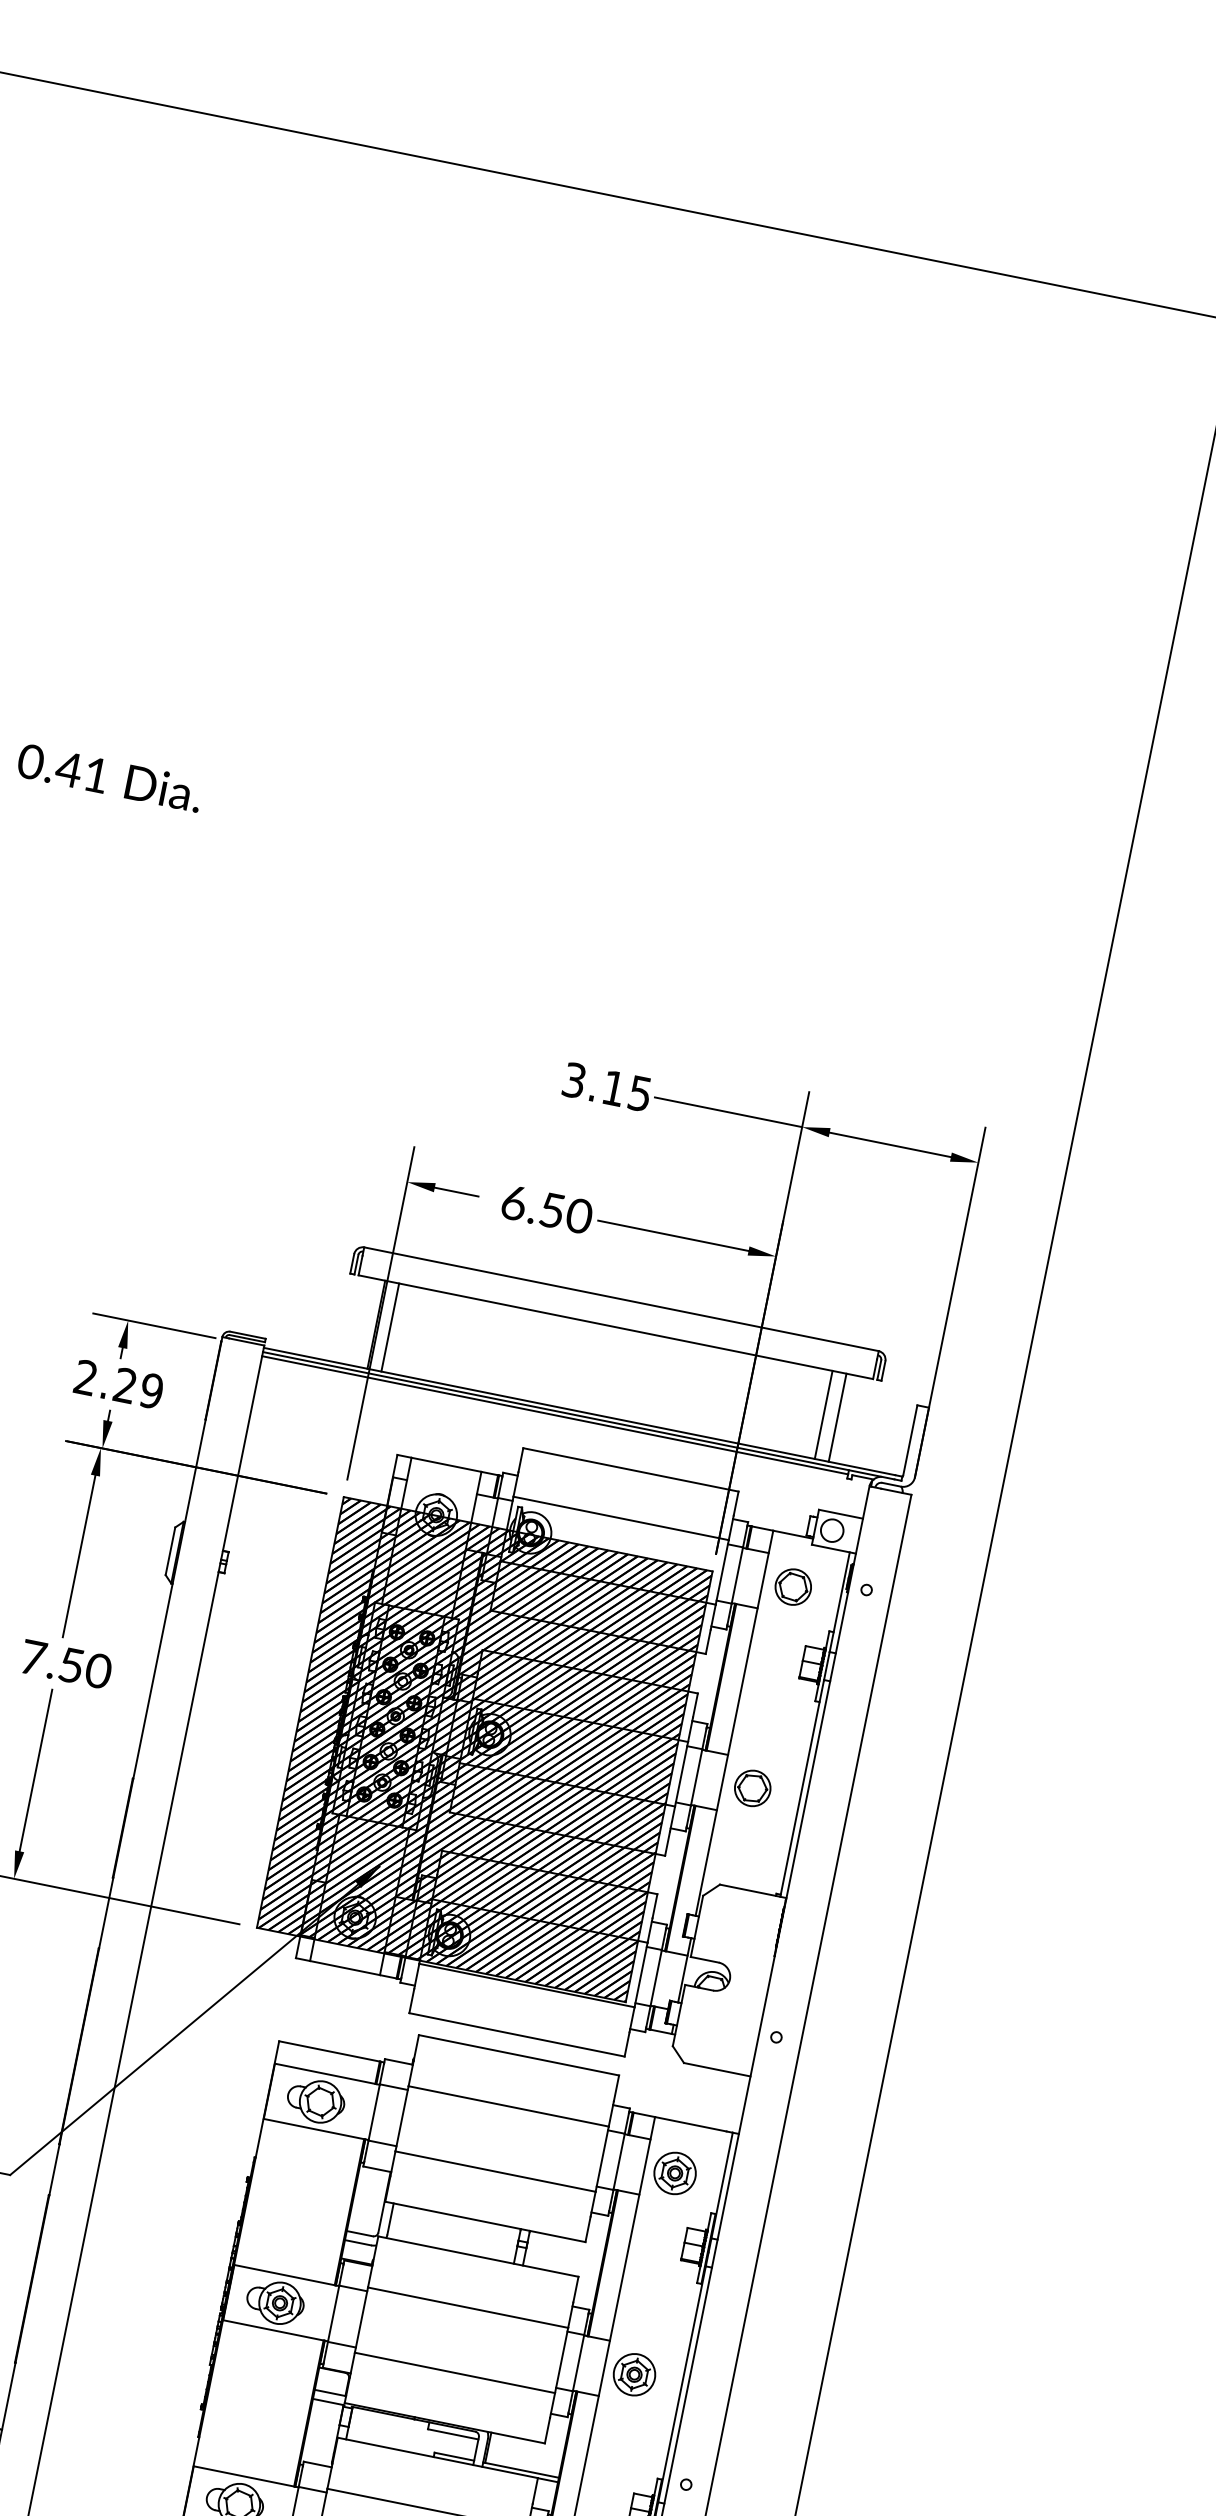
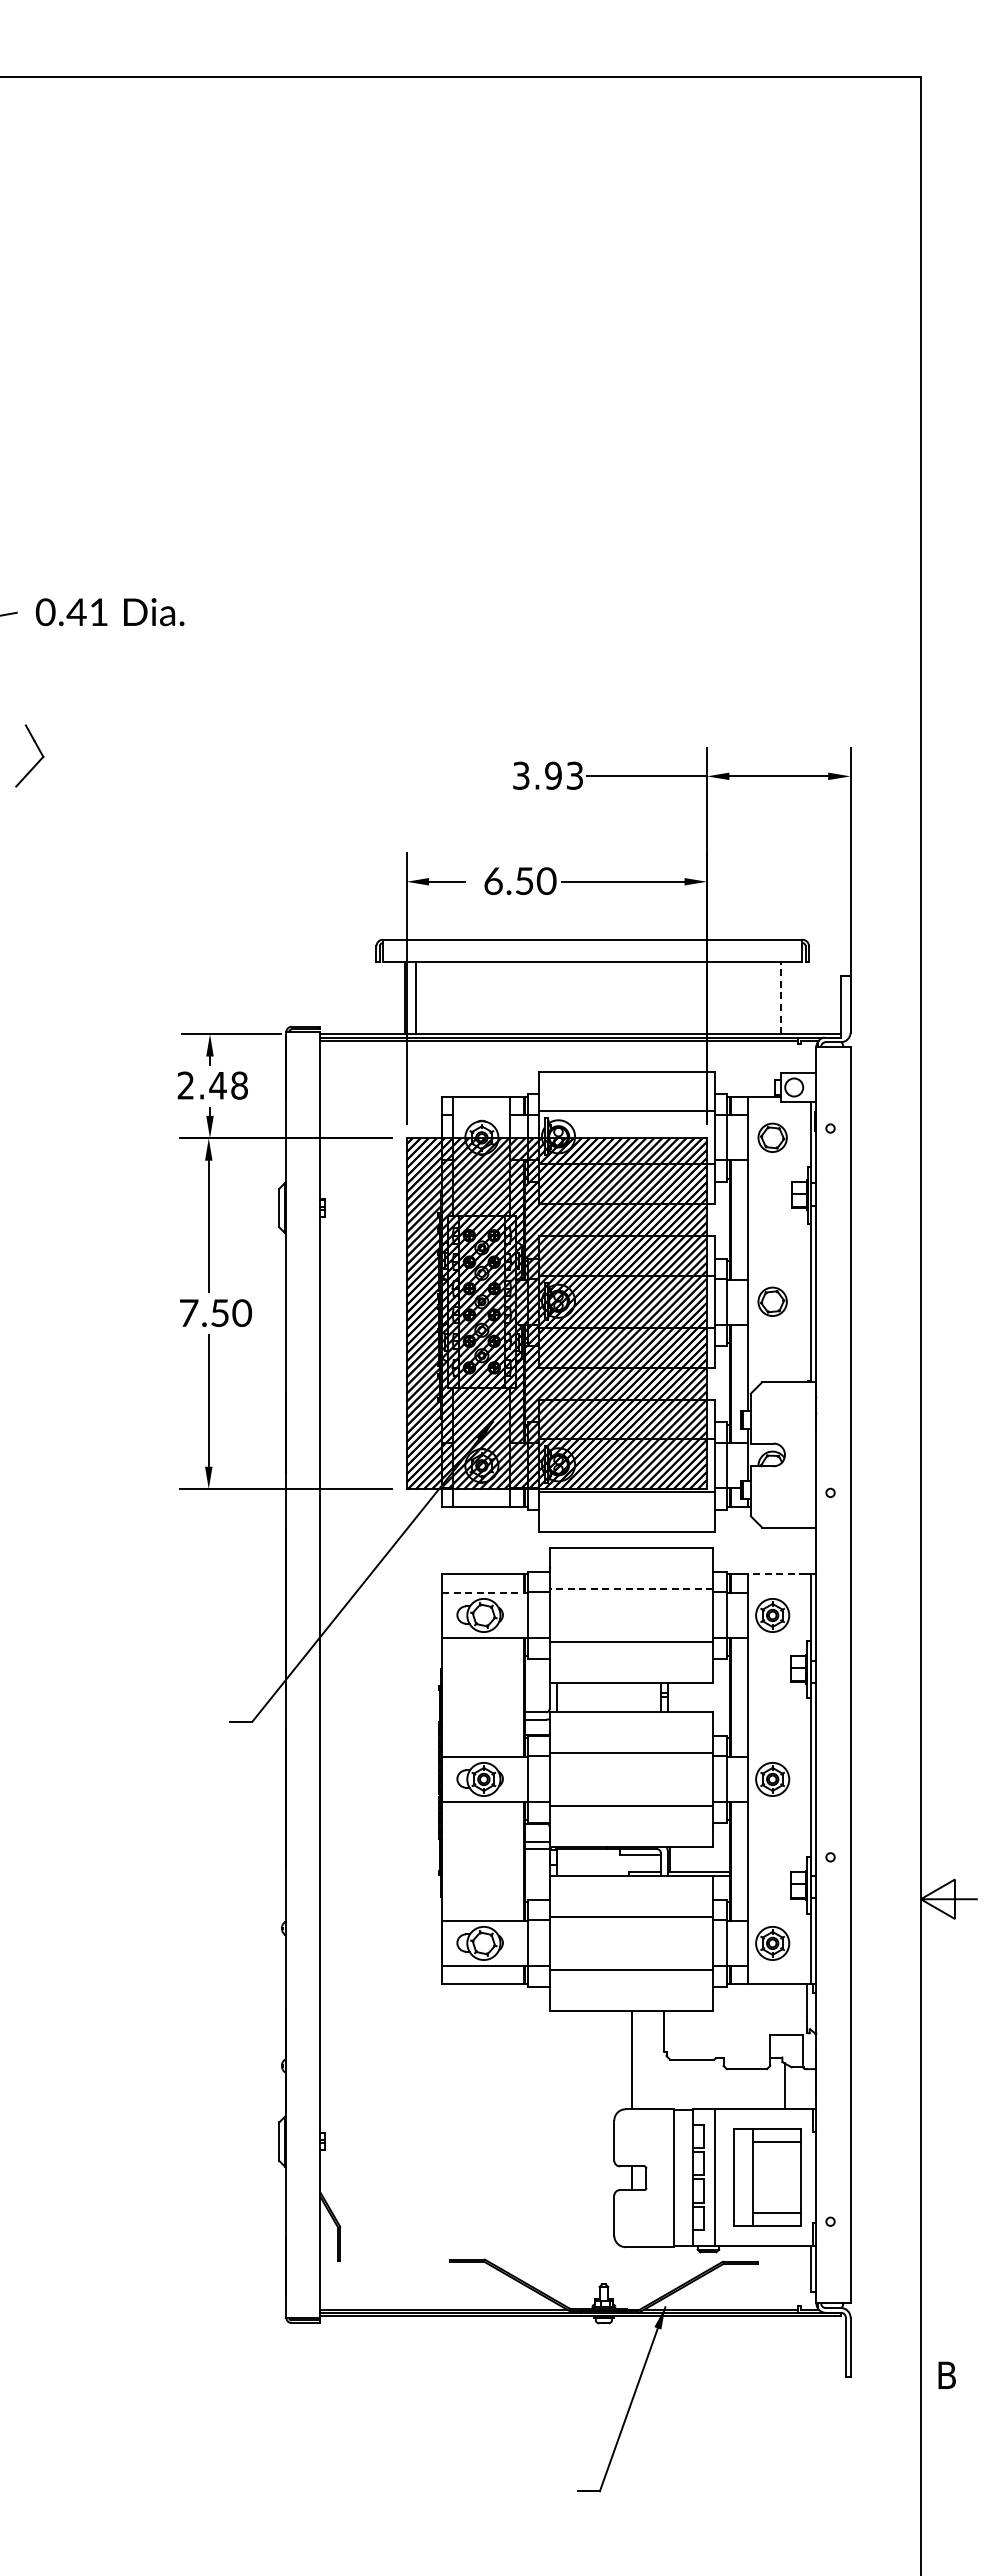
text: (626, 1090) -> (563, 775), 3.15 -> 3.93
text: (138, 1388) -> (228, 1085), 2.29 -> 2.48
line: (823, 1415) -> (769, 998), removed
line: (837, 1418) -> (780, 998), solid -> dashed
line: (327, 2073) -> (484, 1592), solid -> dashed
line: (508, 2106) -> (631, 1589), solid -> dashed
line: (689, 2124) -> (776, 1574), solid -> dashed

